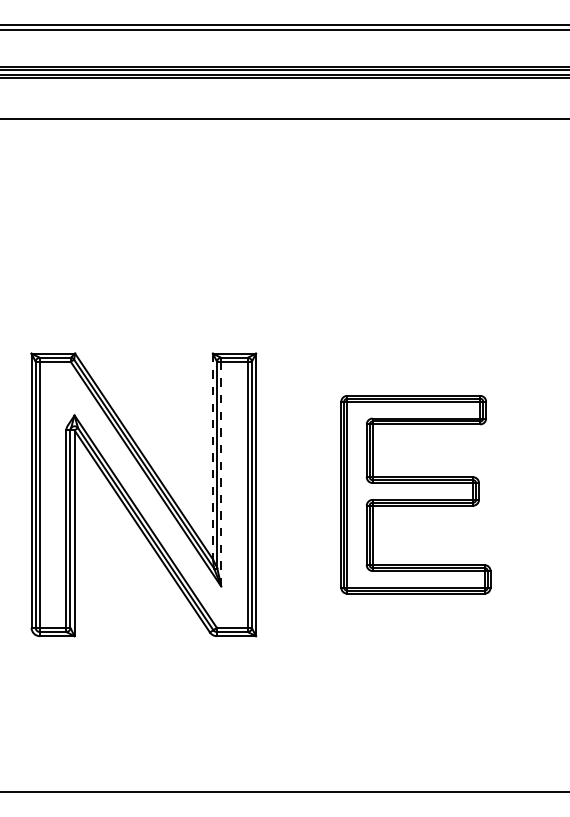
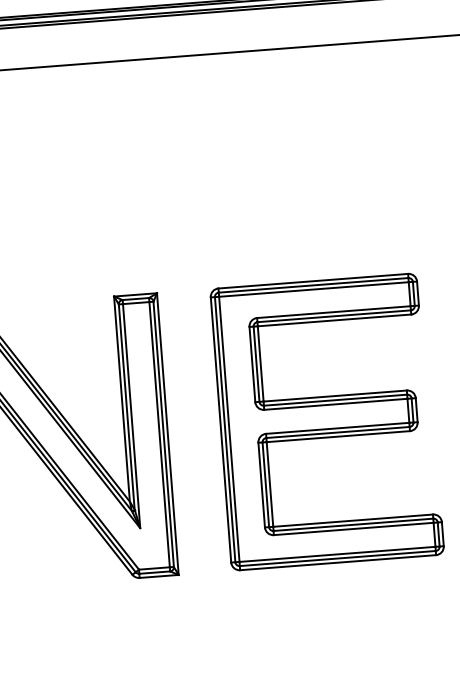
line: (212, 456) -> (121, 399), dashed -> solid
line: (221, 474) -> (131, 416), dashed -> solid
part: (415, 494) -> (326, 421), size x1.43

